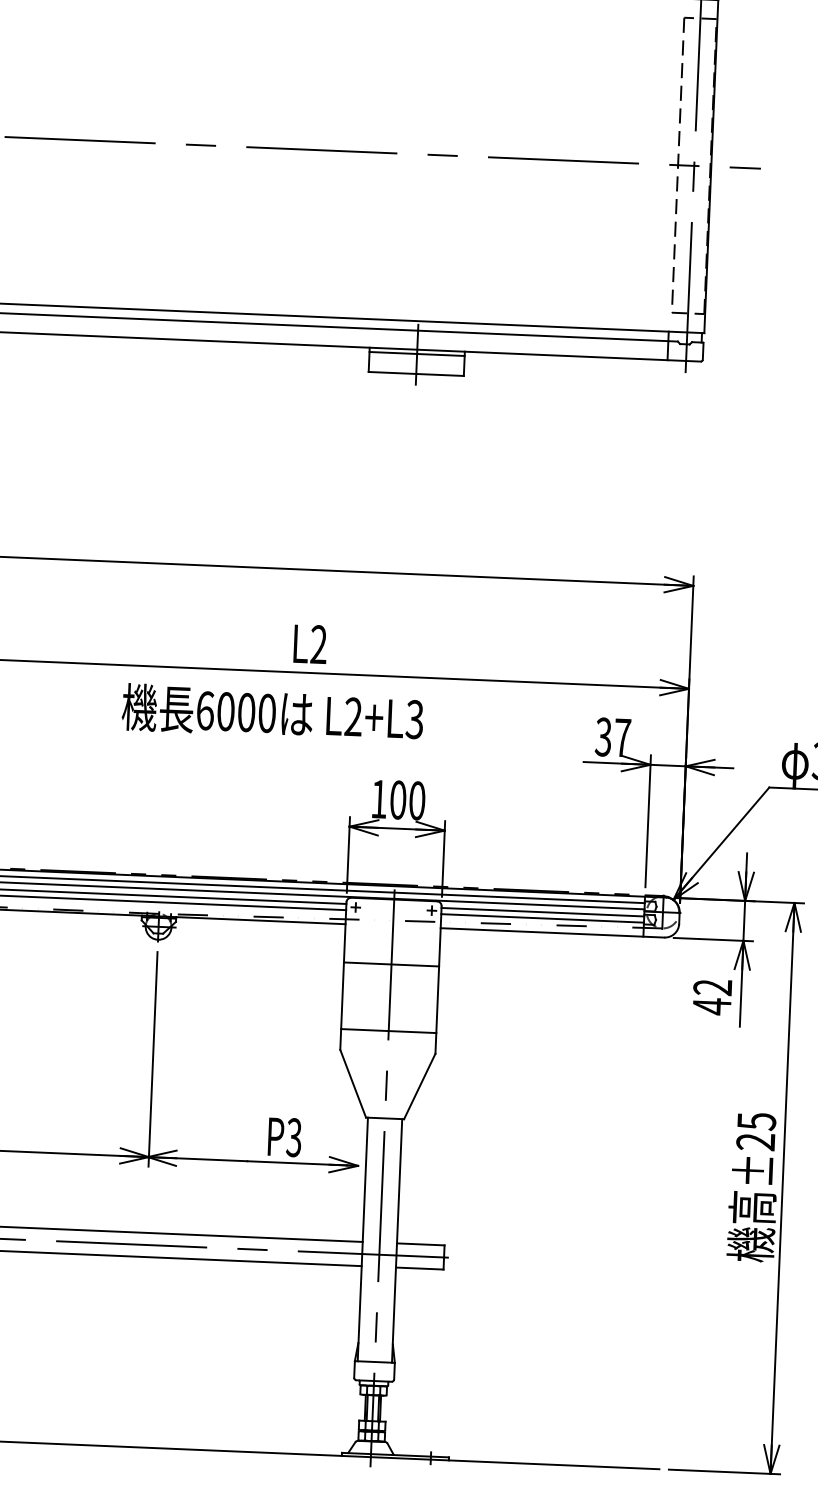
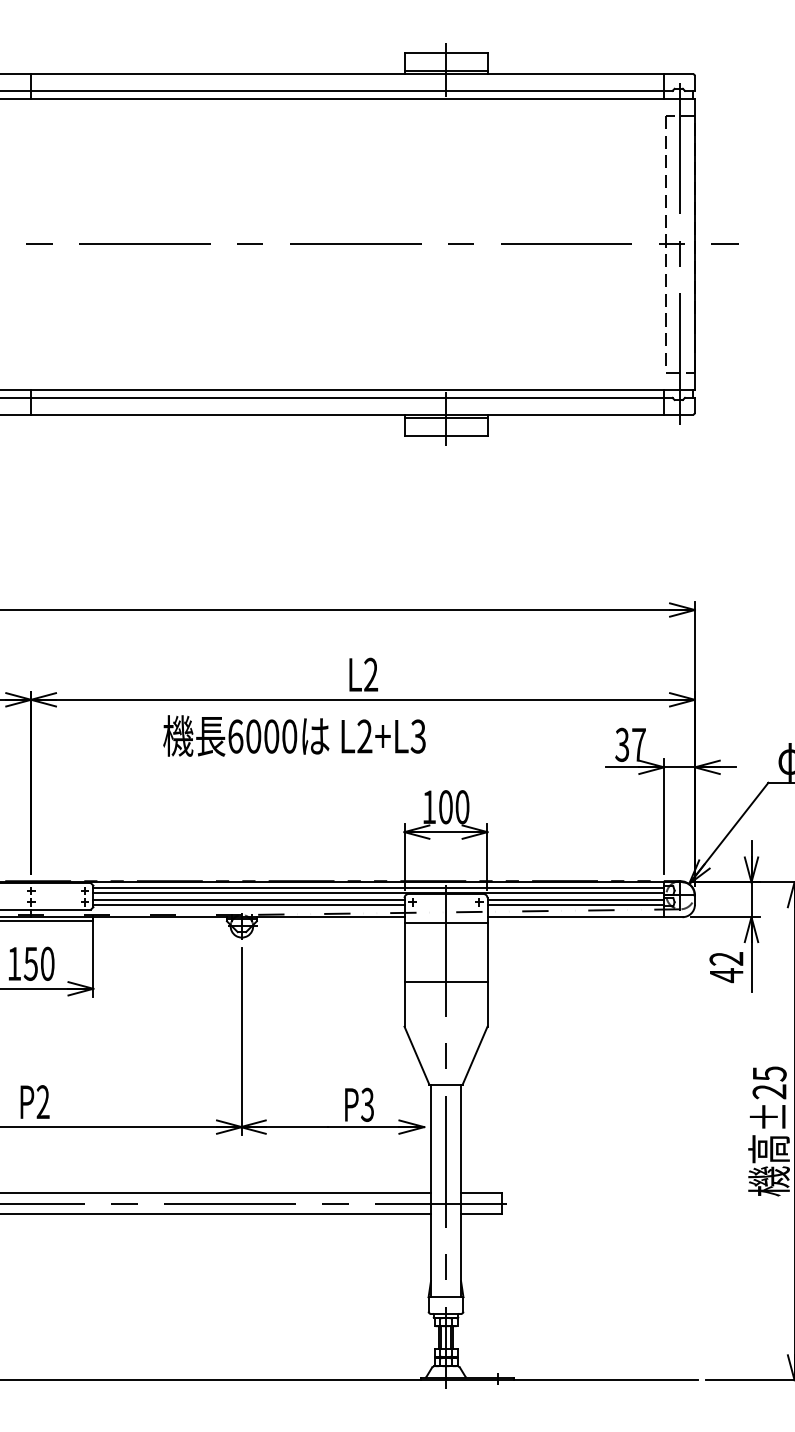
text: (272, 712) -> (294, 735), moved
line: (390, 964) -> (445, 922), moved
line: (388, 1030) -> (445, 981), moved

